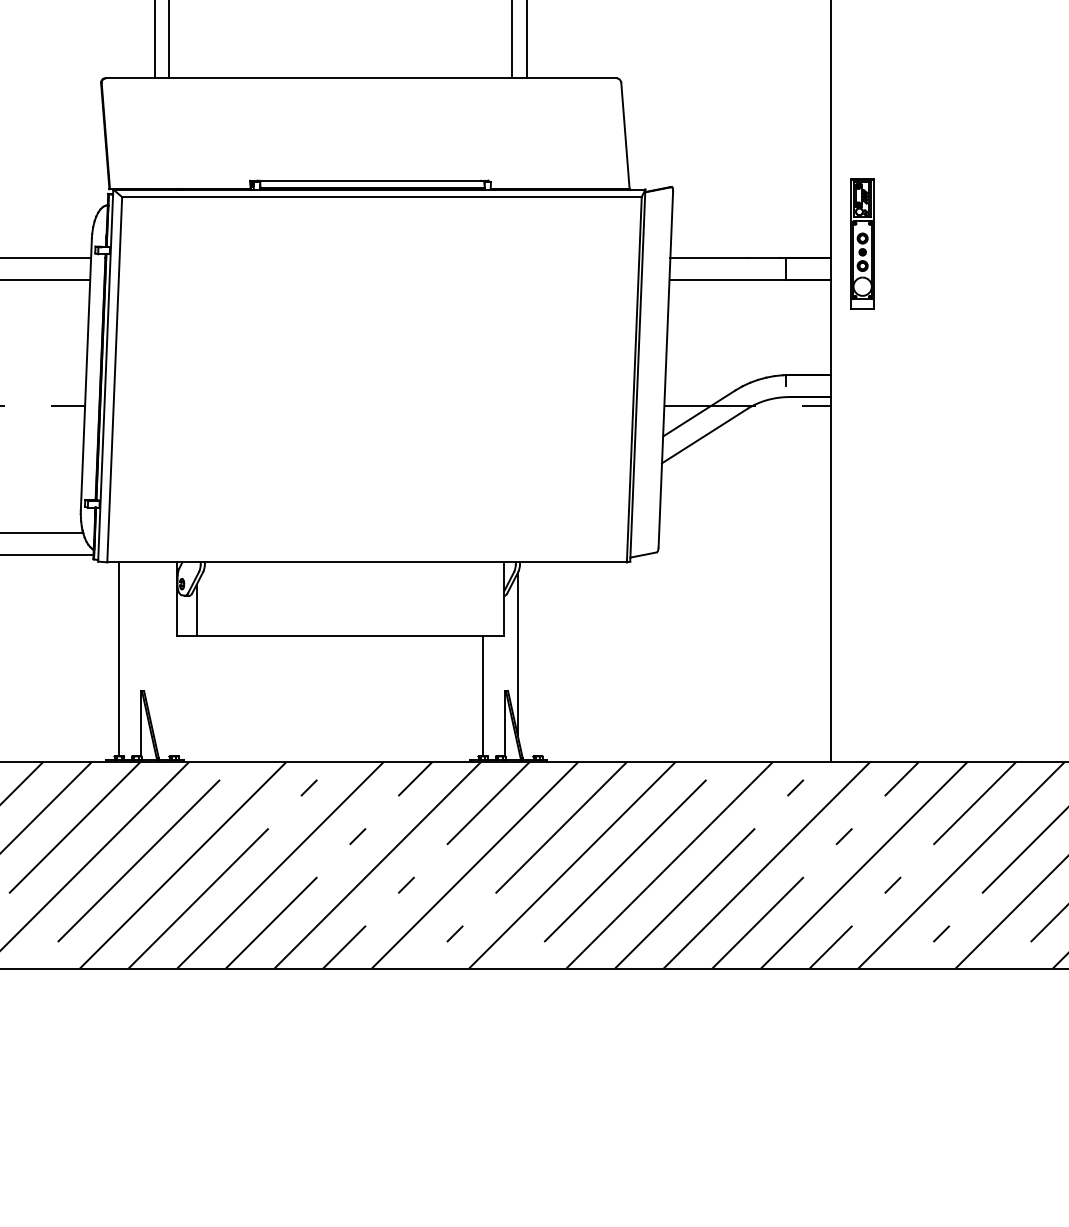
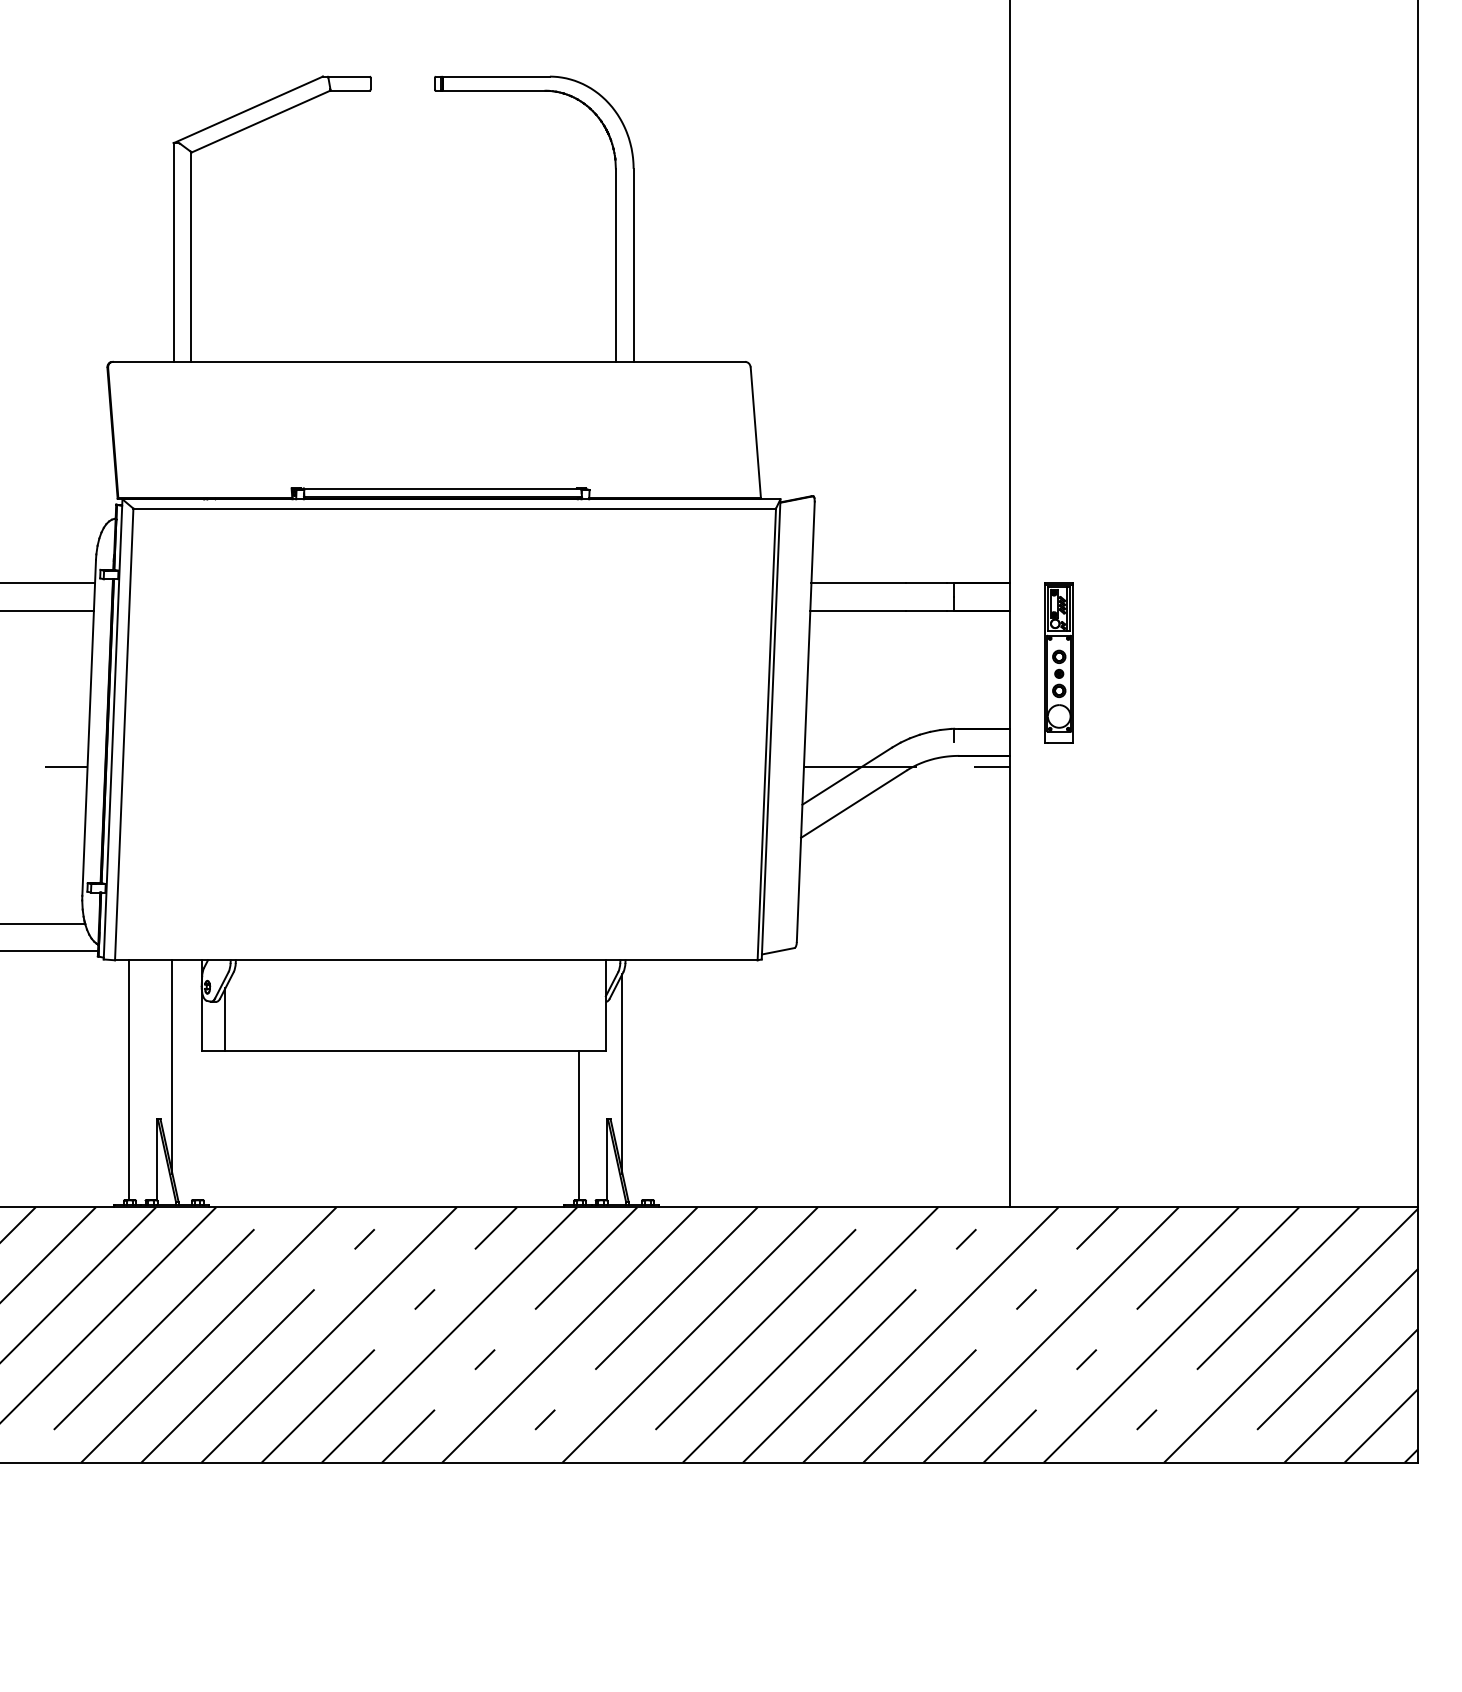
part: (862, 243) -> (1058, 662), moved
line: (153, 648) -> (172, 1066), added

